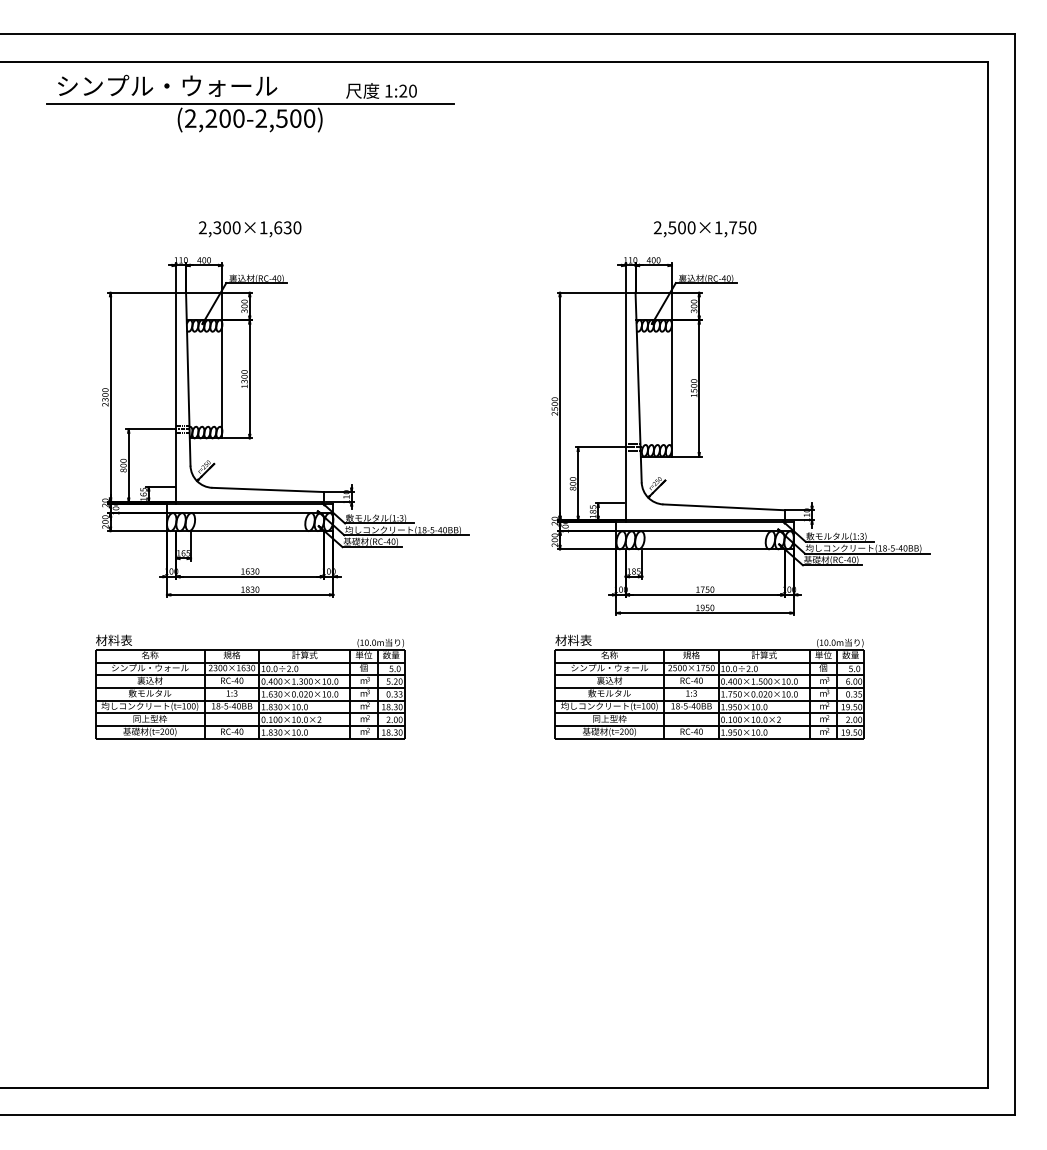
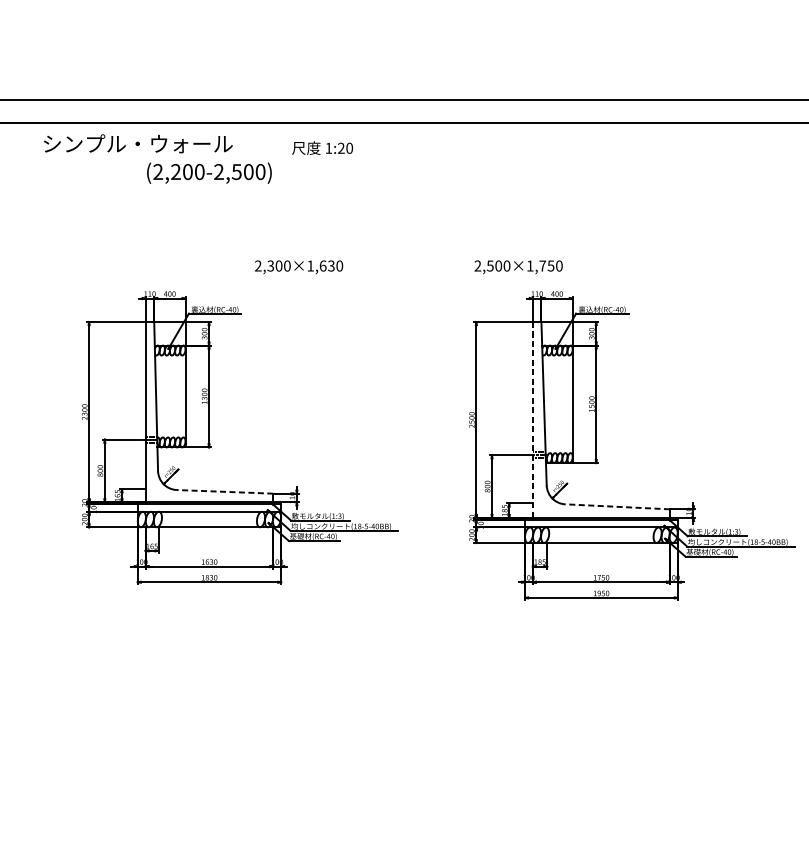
line: (249, 104) -> (208, 159), removed
text: (250, 229) -> (299, 267), moved
text: (704, 229) -> (518, 267), moved
line: (625, 406) -> (532, 419), solid -> dashed
line: (267, 489) -> (224, 491), solid -> dashed
line: (724, 507) -> (618, 506), solid -> dashed
part: (250, 686) -> (209, 661), removed
part: (709, 686) -> (605, 661), removed

